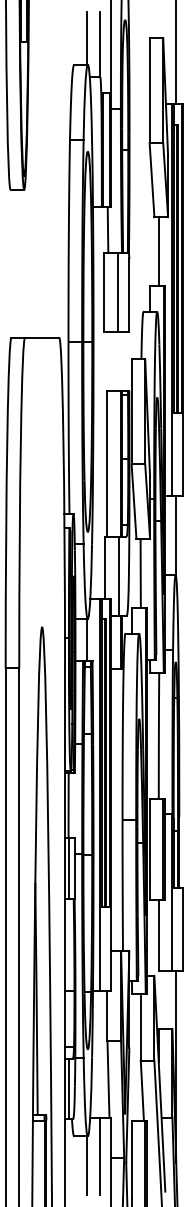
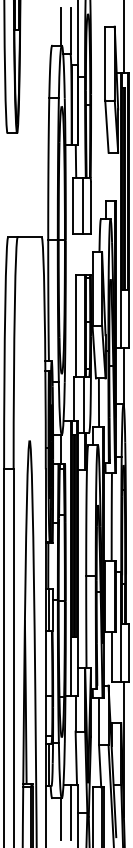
line: (158, 251) -> (111, 176), removed

